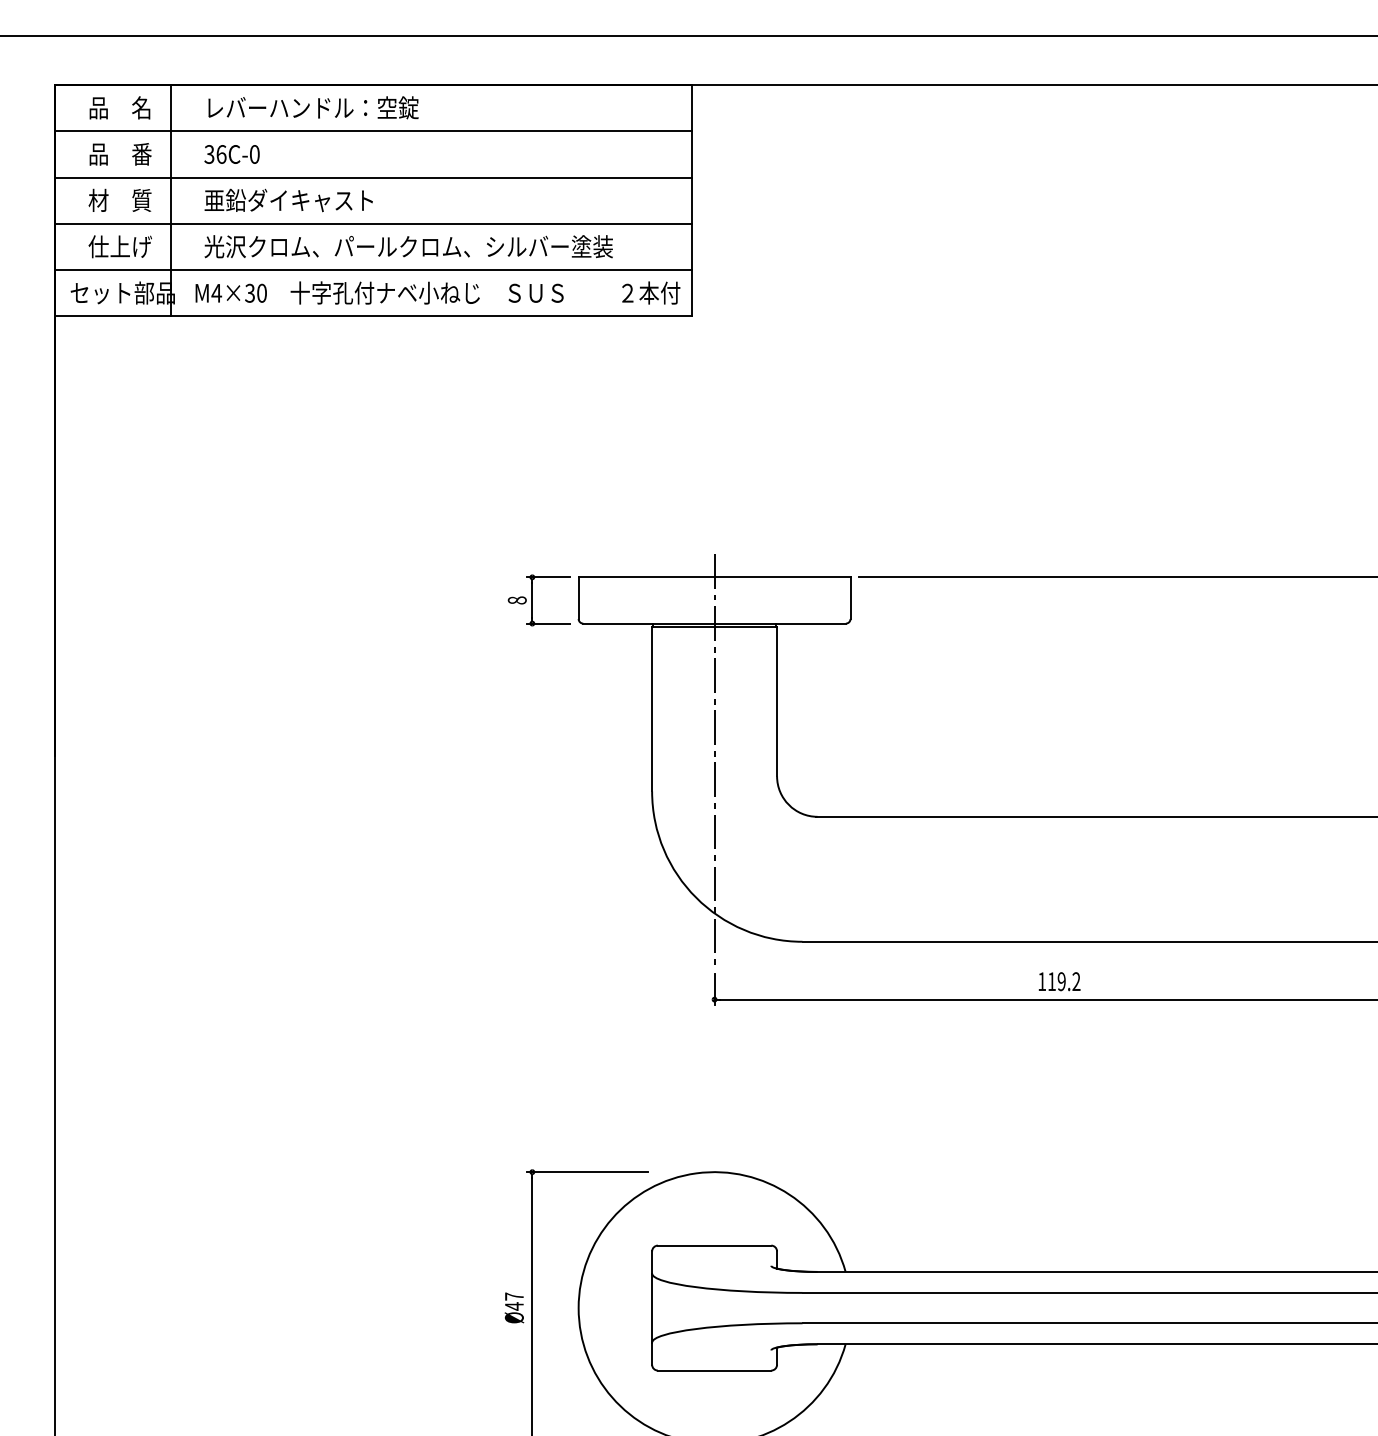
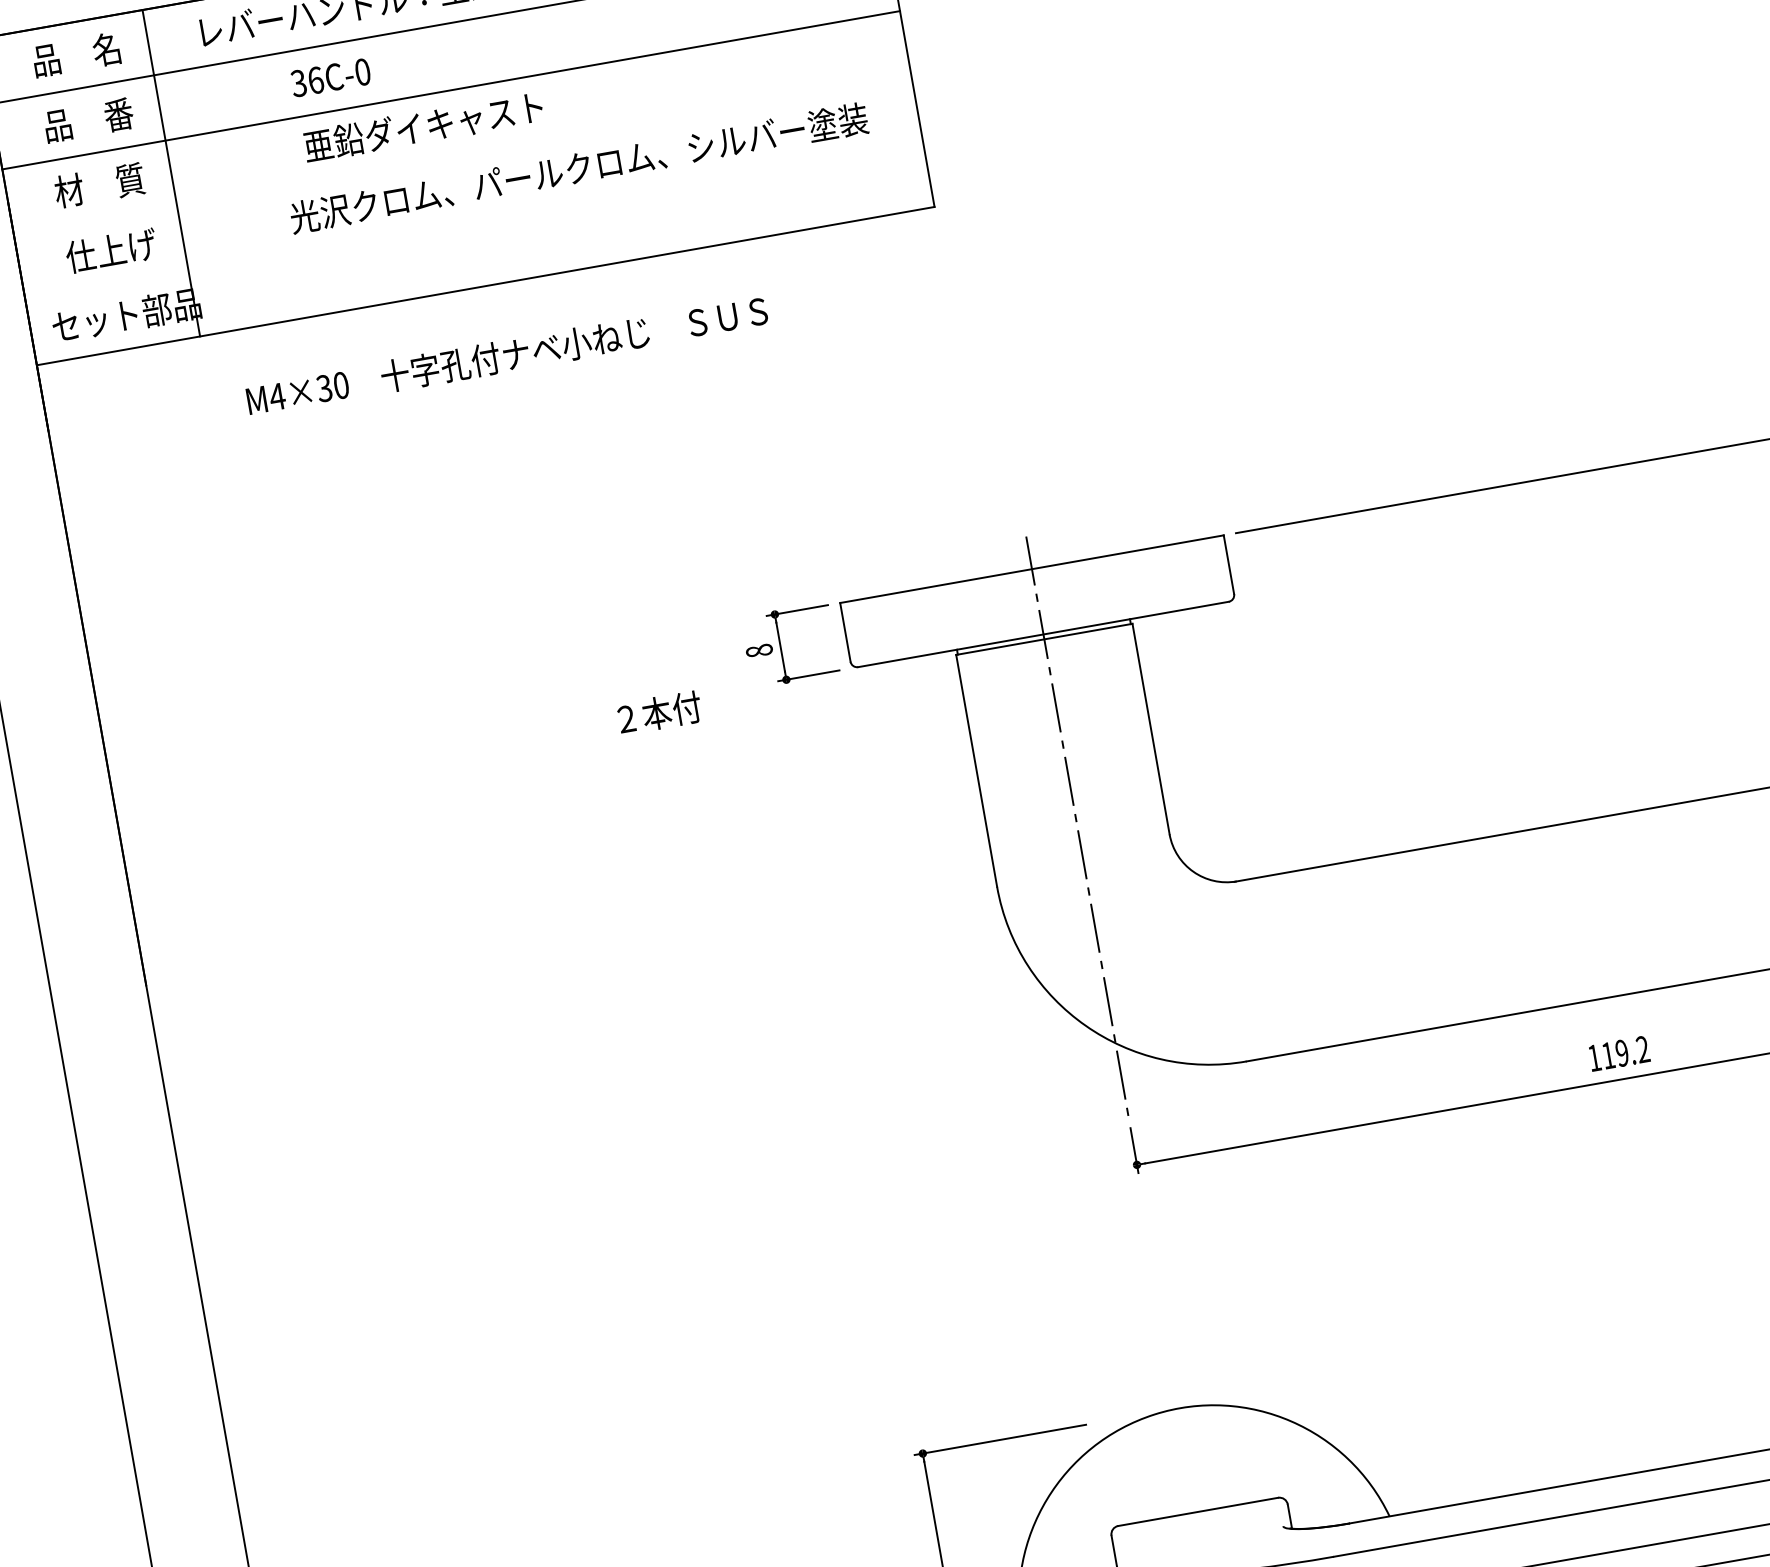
text: (231, 154) -> (329, 77), moved
text: (288, 200) -> (422, 127), moved
line: (373, 223) -> (462, 154), removed
text: (408, 246) -> (578, 167), moved
line: (373, 270) -> (474, 221), removed
text: (379, 292) -> (506, 355), moved
text: (651, 292) -> (659, 712), moved

